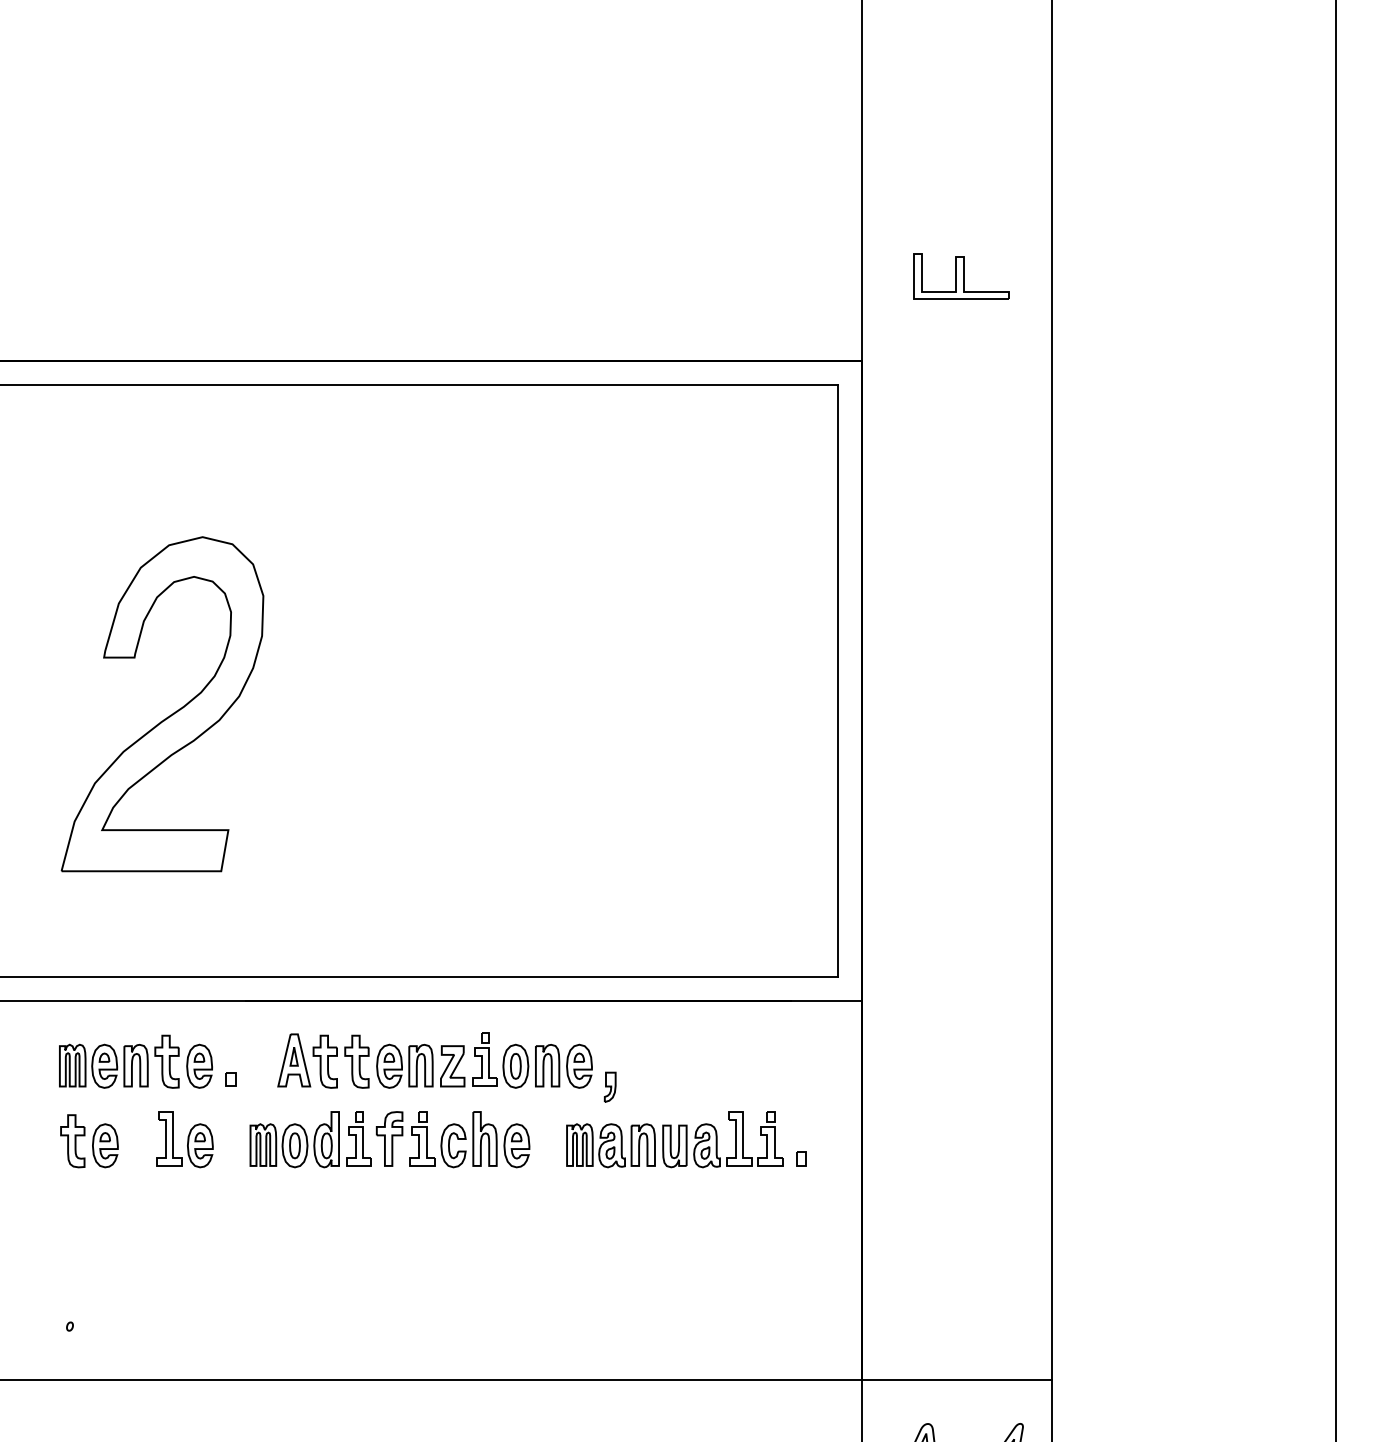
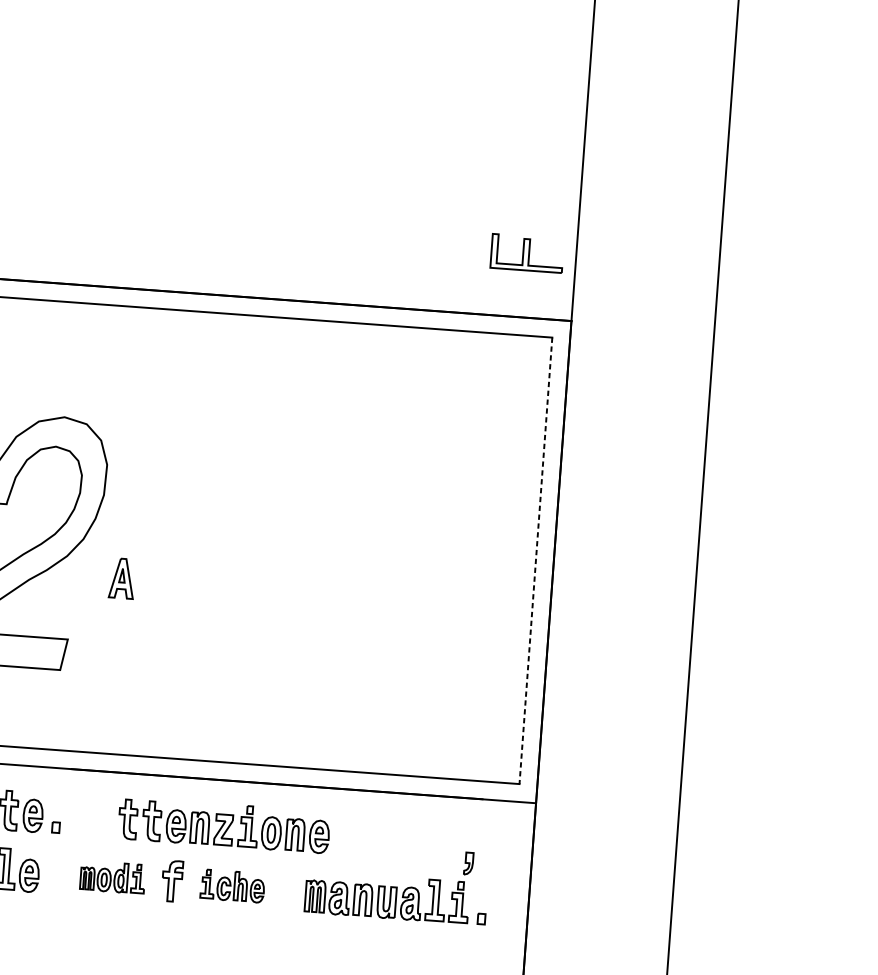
part: (961, 276) -> (527, 253), moved
line: (838, 681) -> (535, 561), solid -> dashed
part: (294, 1060) -> (122, 578), moved
part: (609, 1086) -> (468, 863), moved
part: (310, 1139) -> (112, 877), size x0.7
part: (469, 1139) -> (232, 885), size x0.7

